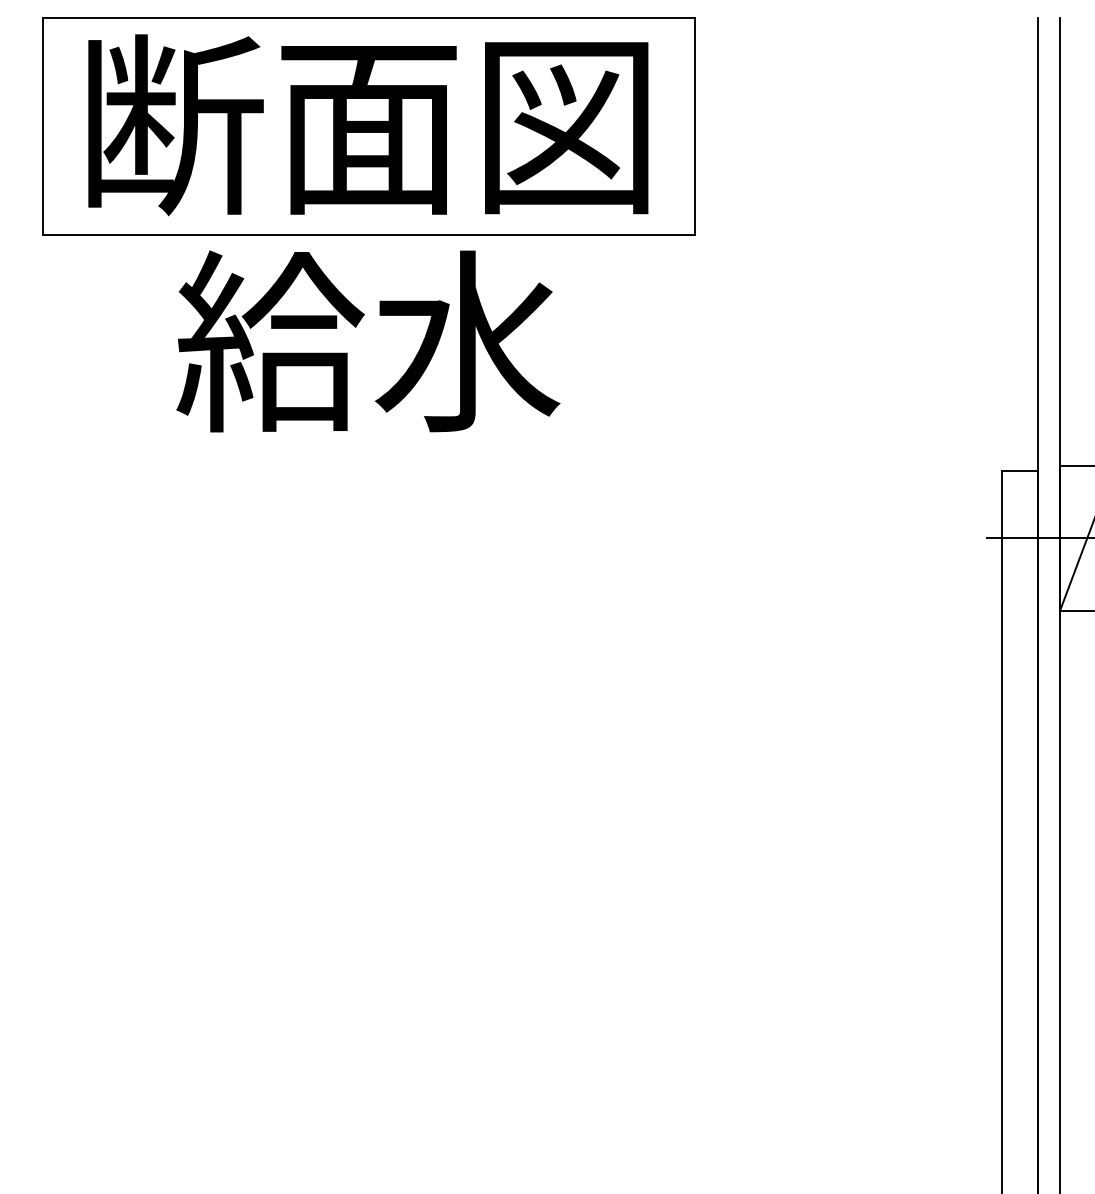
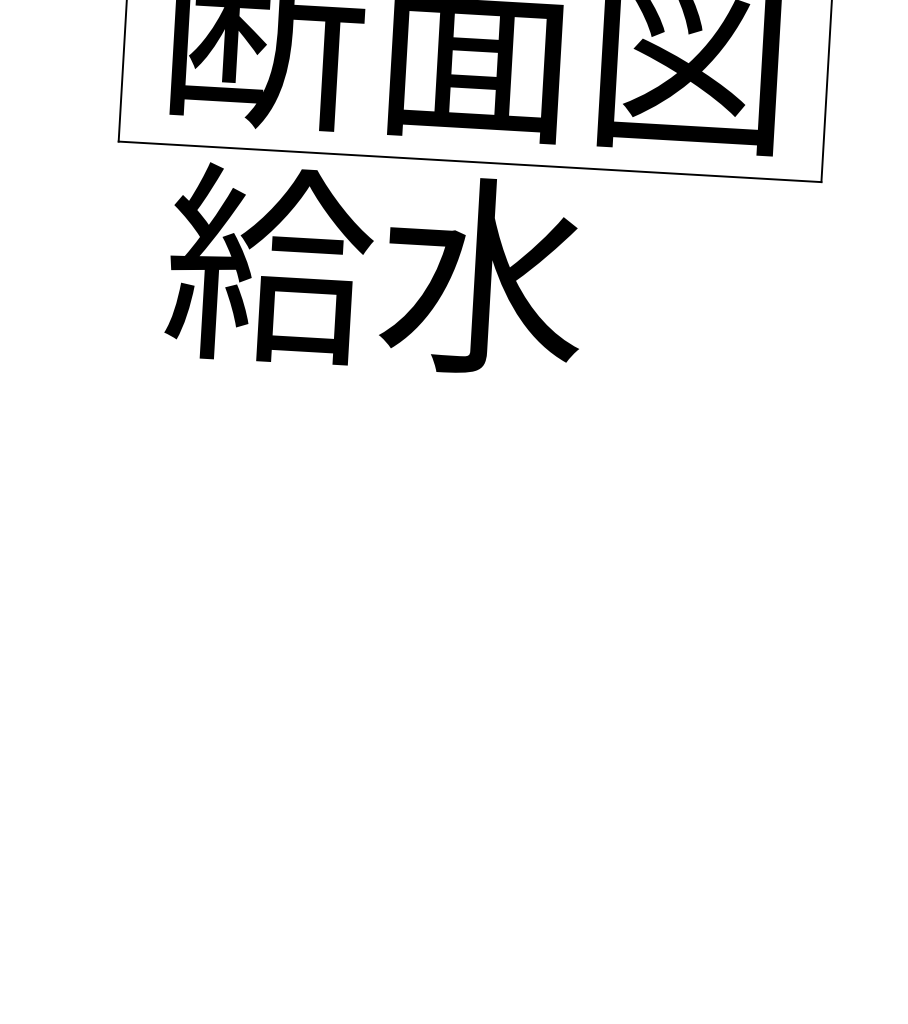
text: (368, 341) -> (375, 270), moved

